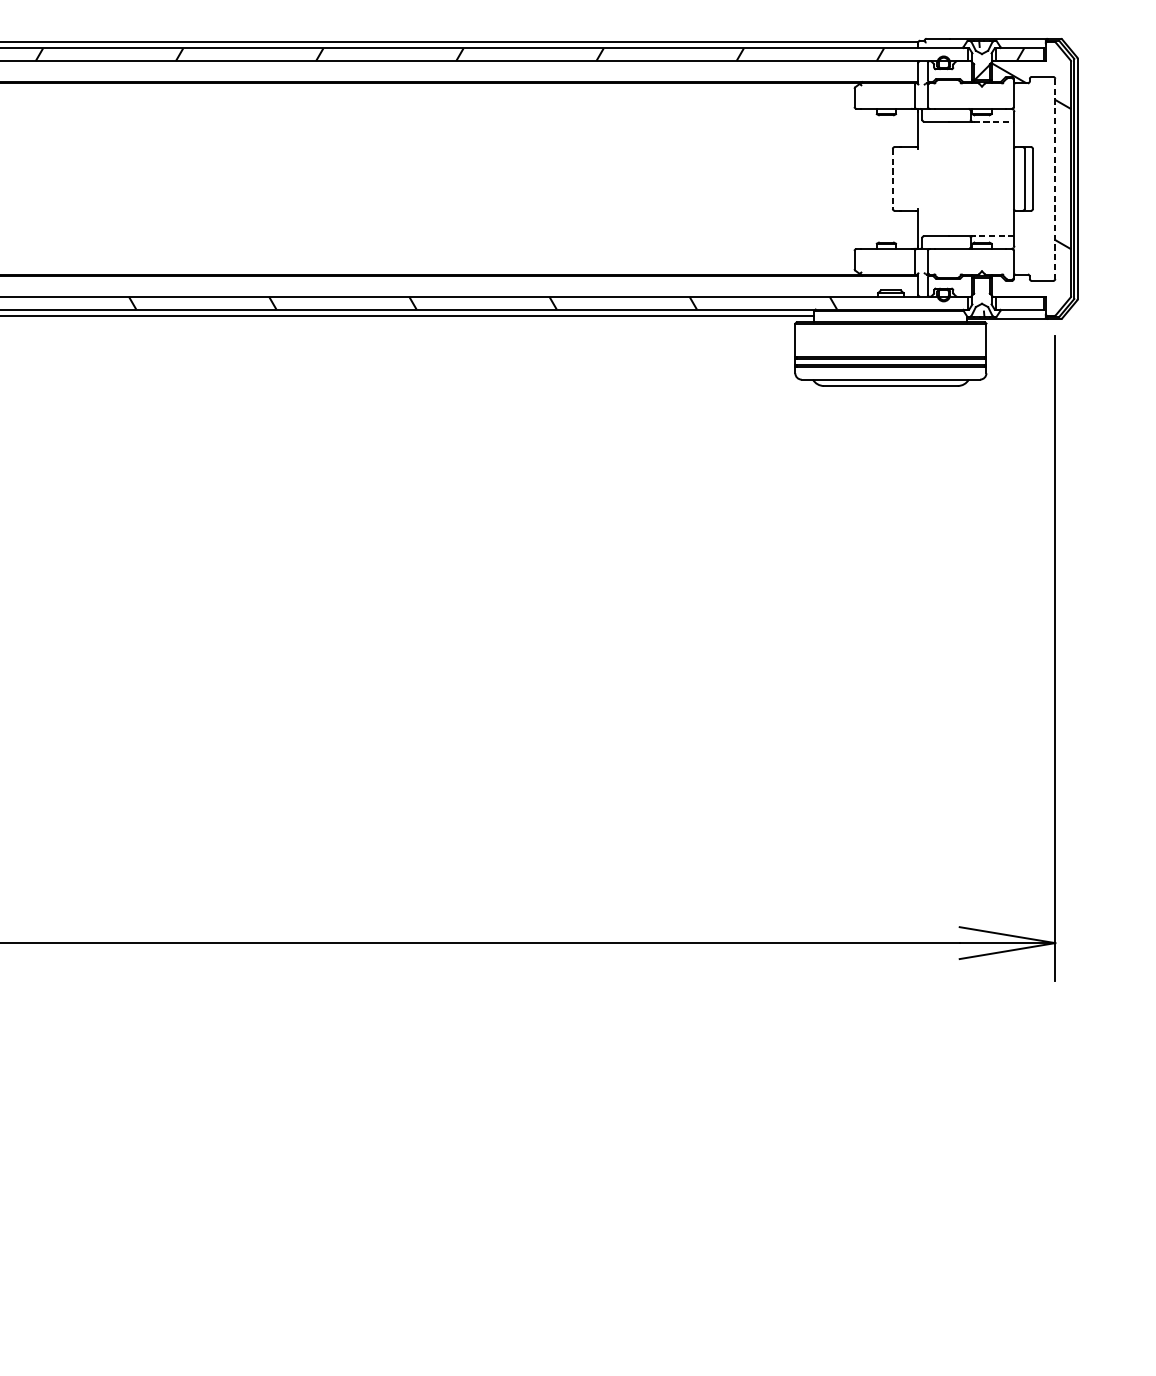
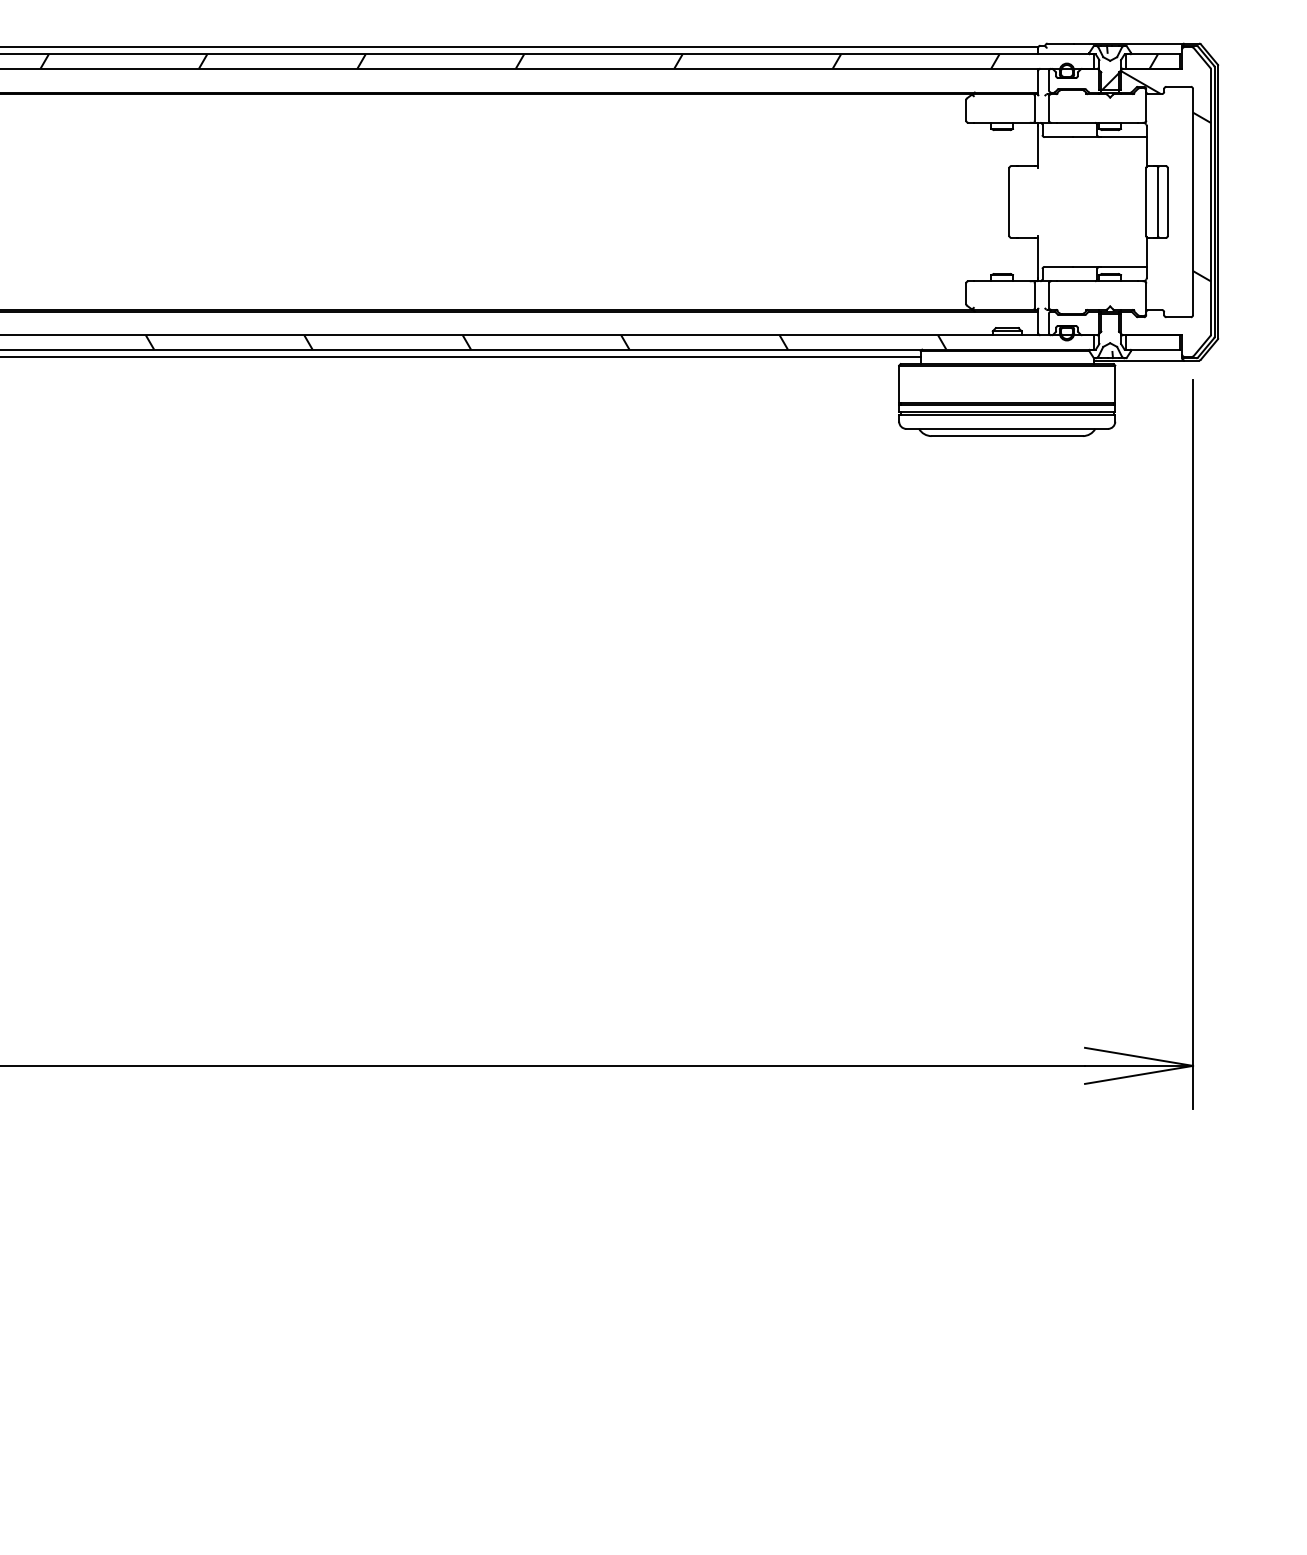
line: (994, 121) -> (1124, 137), dashed -> solid
line: (892, 179) -> (1009, 202), dashed -> solid
line: (1055, 179) -> (1193, 202), dashed -> solid
line: (993, 235) -> (1123, 266), dashed -> solid

